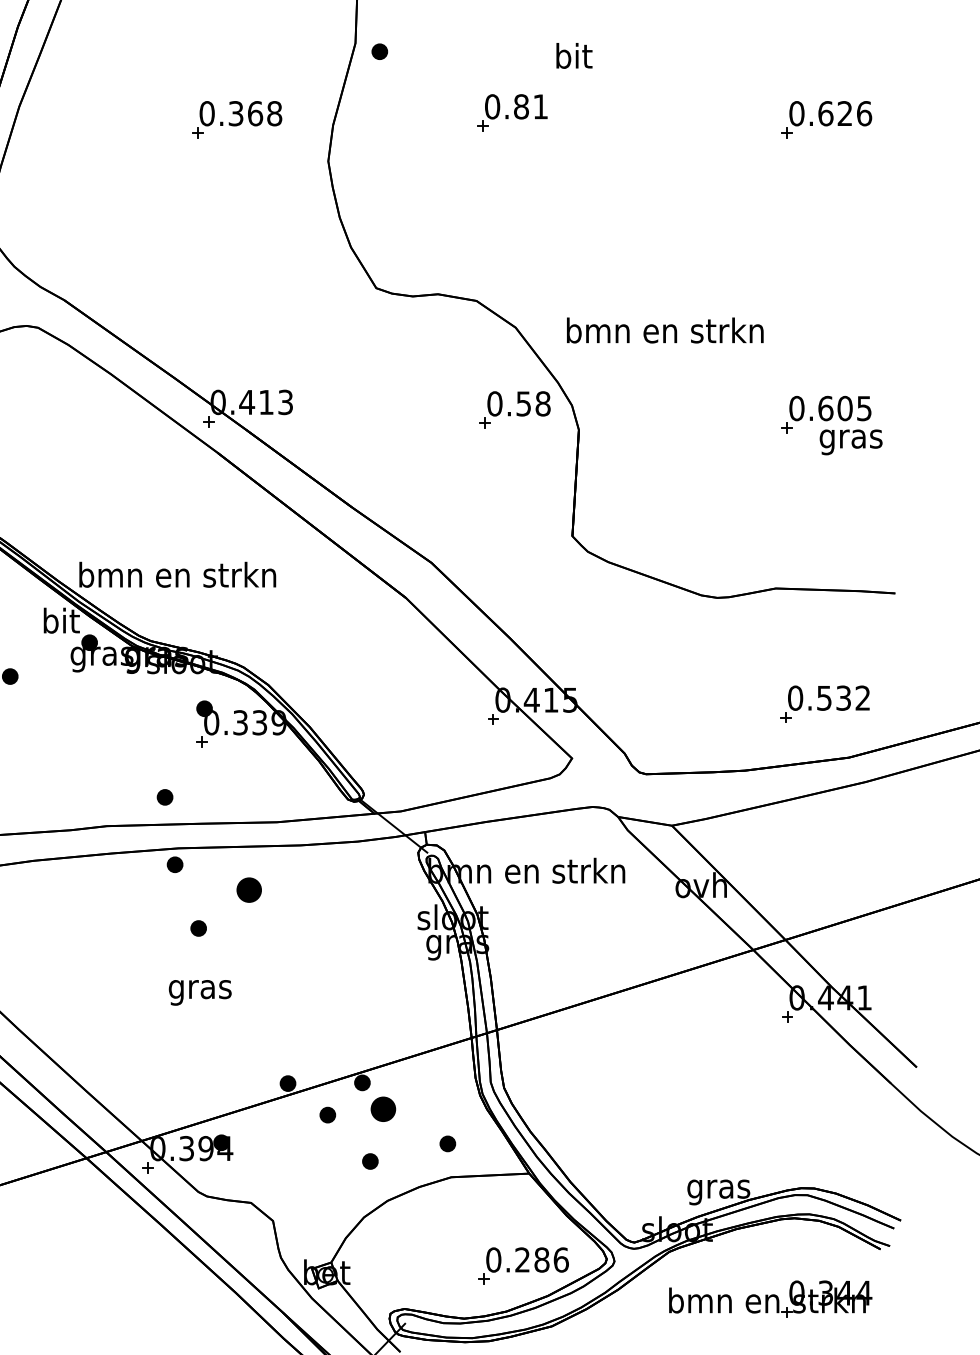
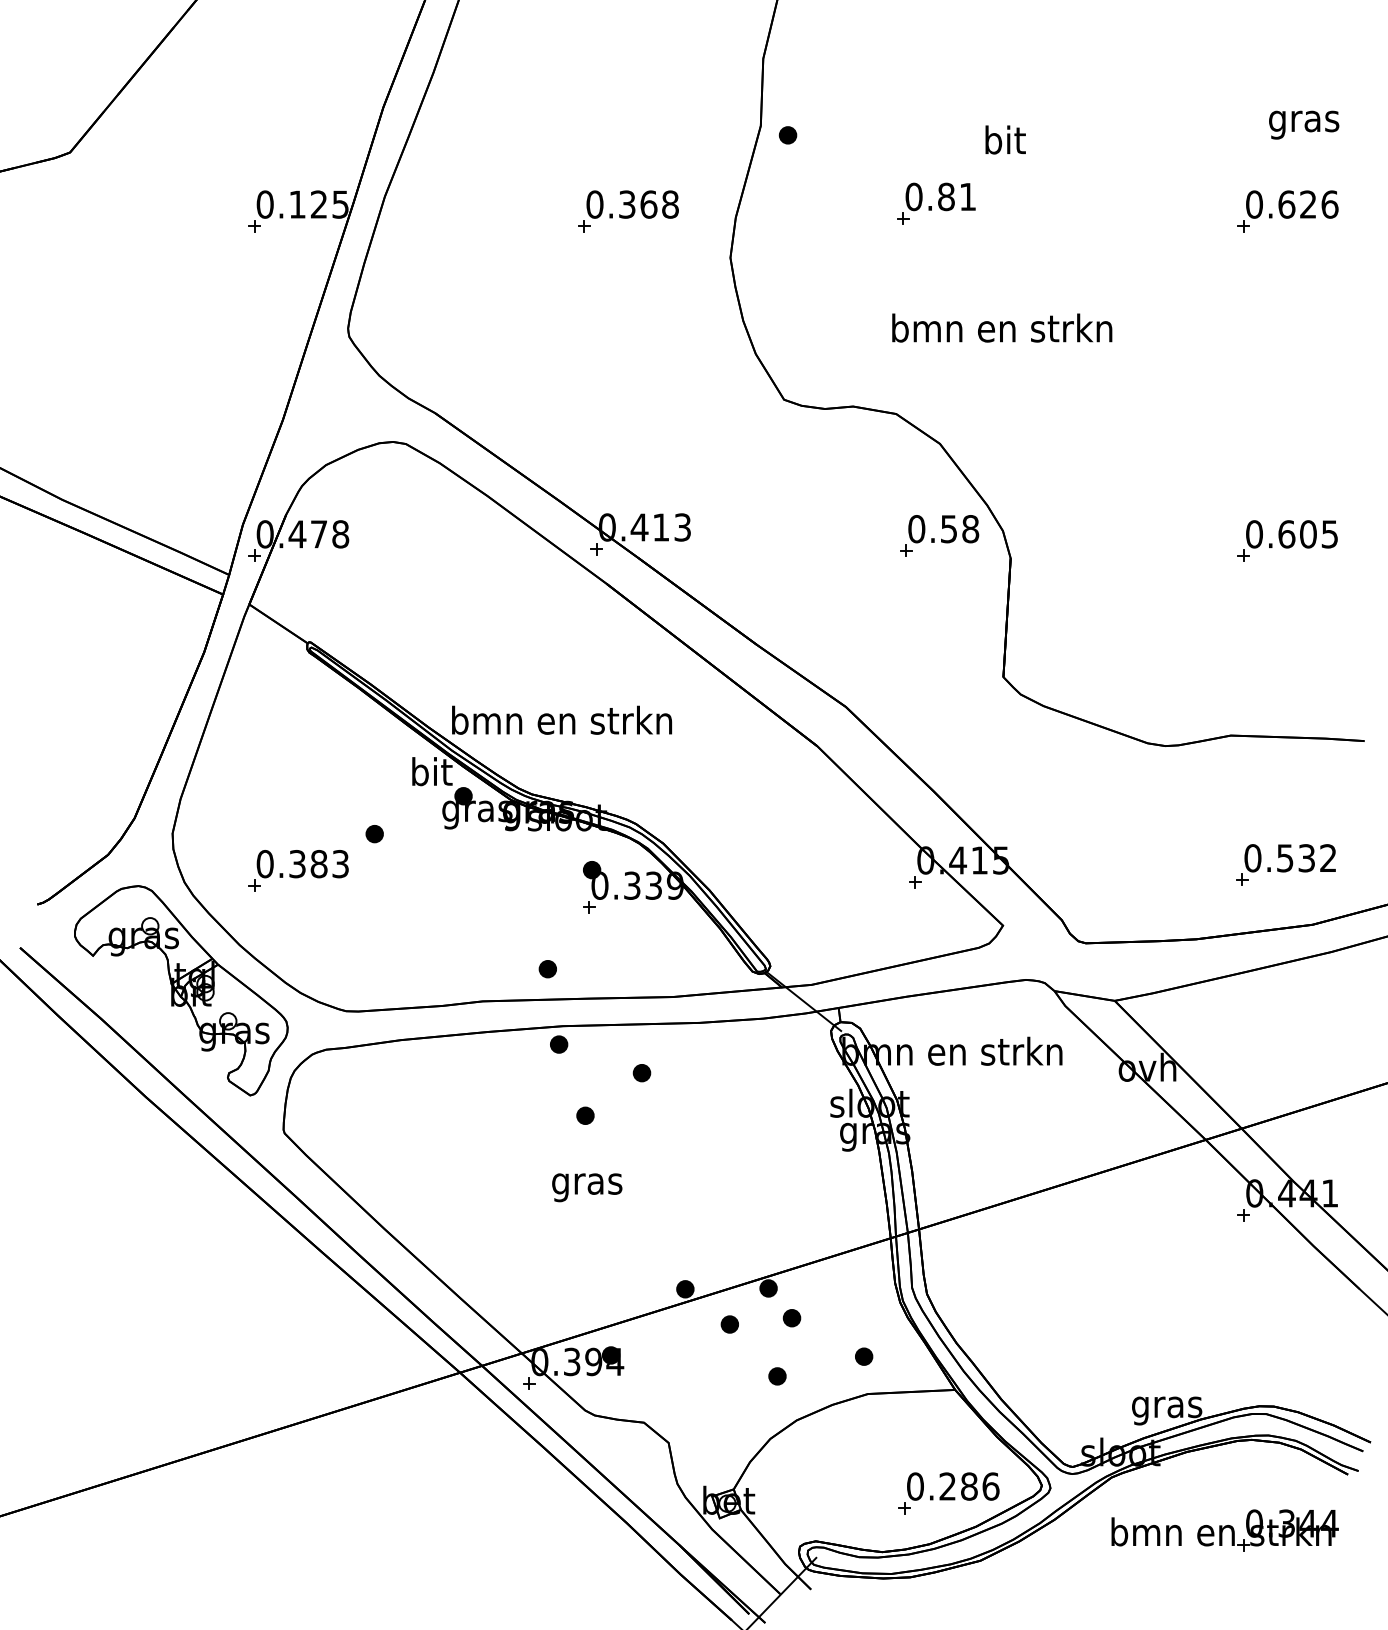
text: (665, 329) -> (1002, 327), moved
text: (851, 441) -> (1304, 124), moved
part: (248, 890) -> (641, 1073), size x0.62
part: (382, 1109) -> (791, 1318), size x0.62

